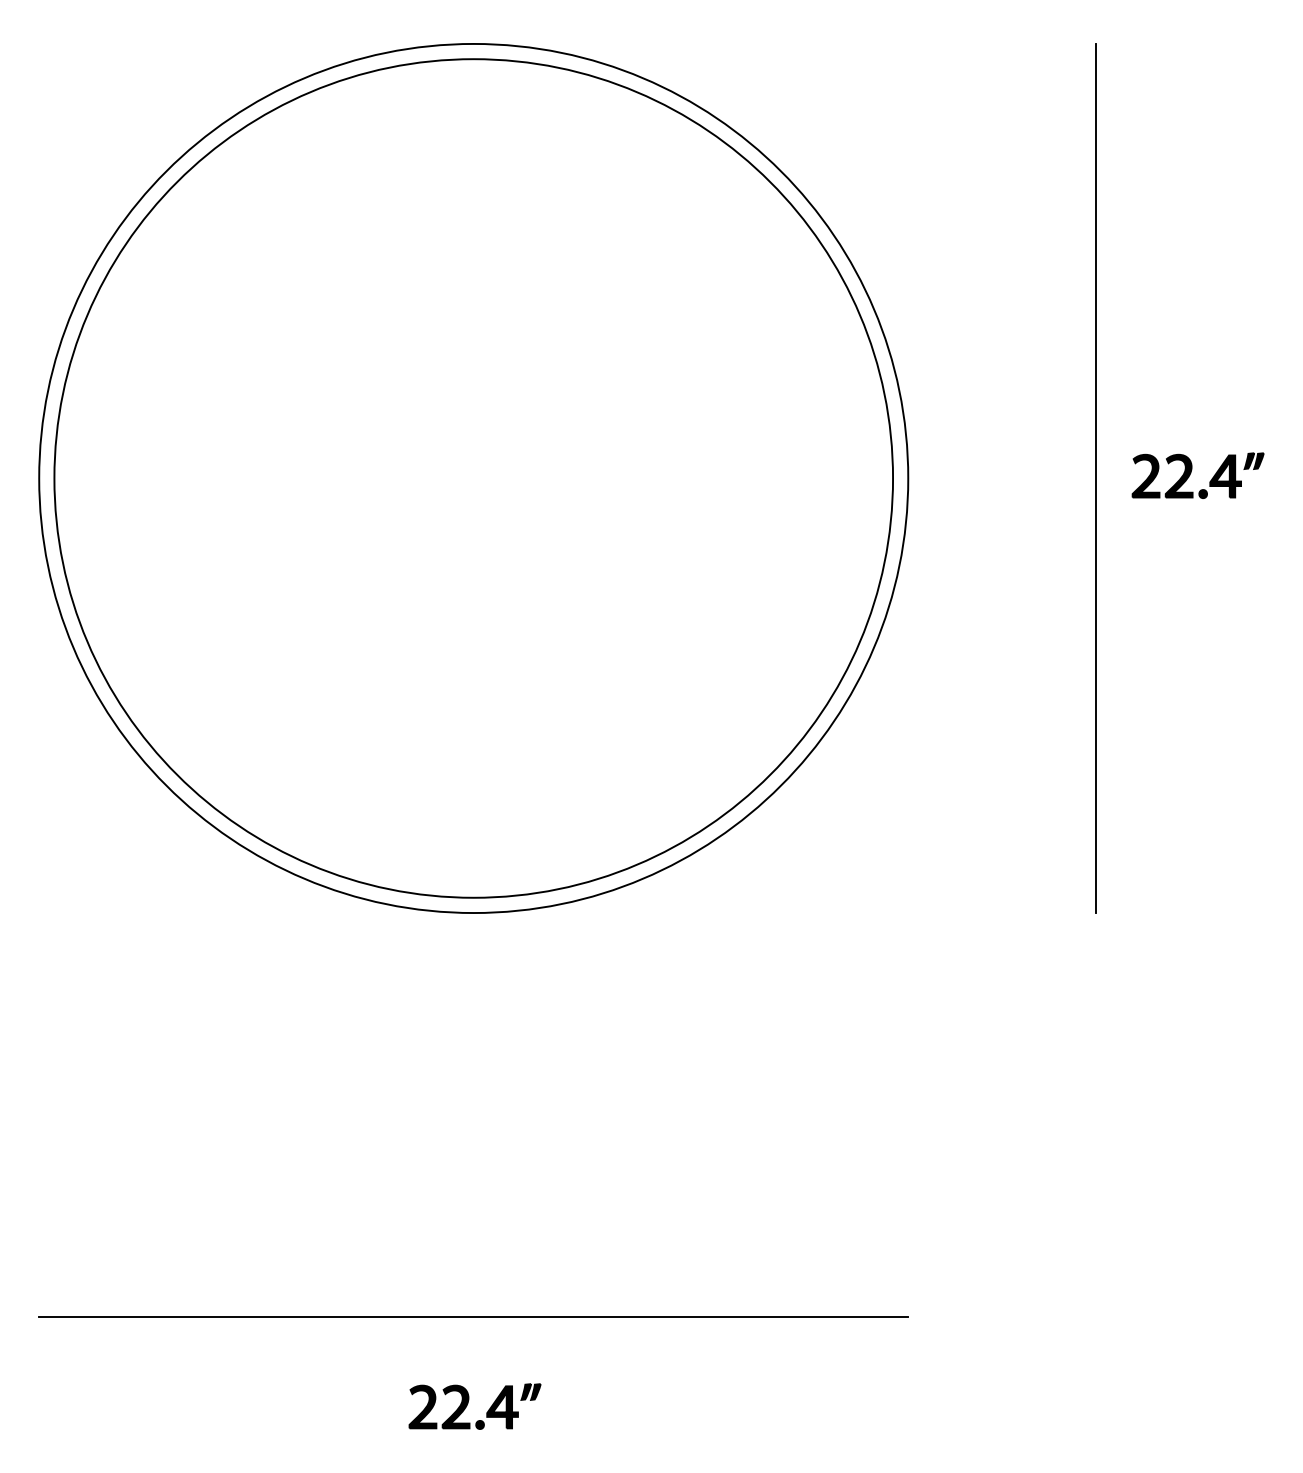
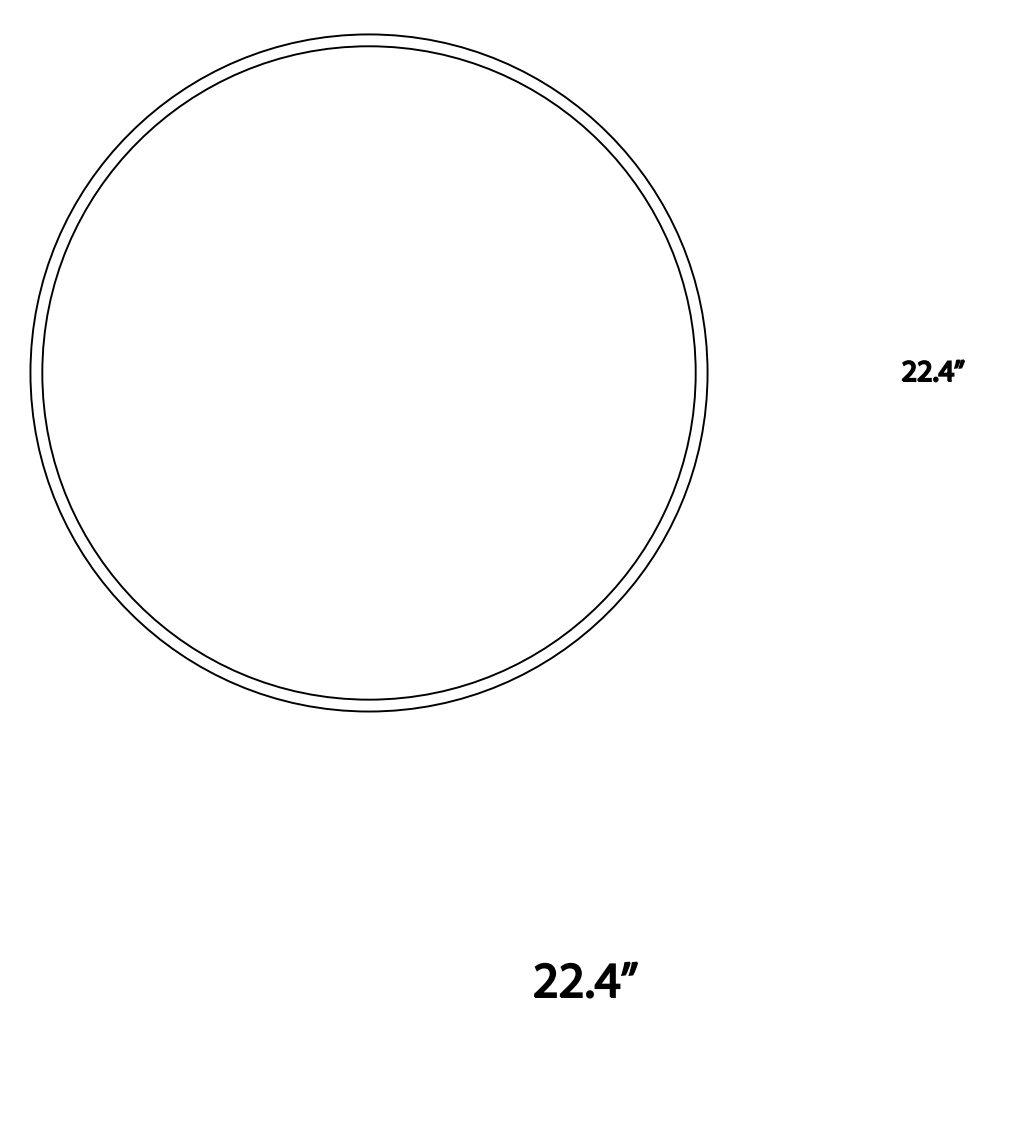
part: (1198, 475) -> (933, 370), size x0.6
line: (1095, 477) -> (853, 372), removed
line: (473, 1317) -> (368, 1026), removed
part: (474, 1405) -> (585, 979), moved

